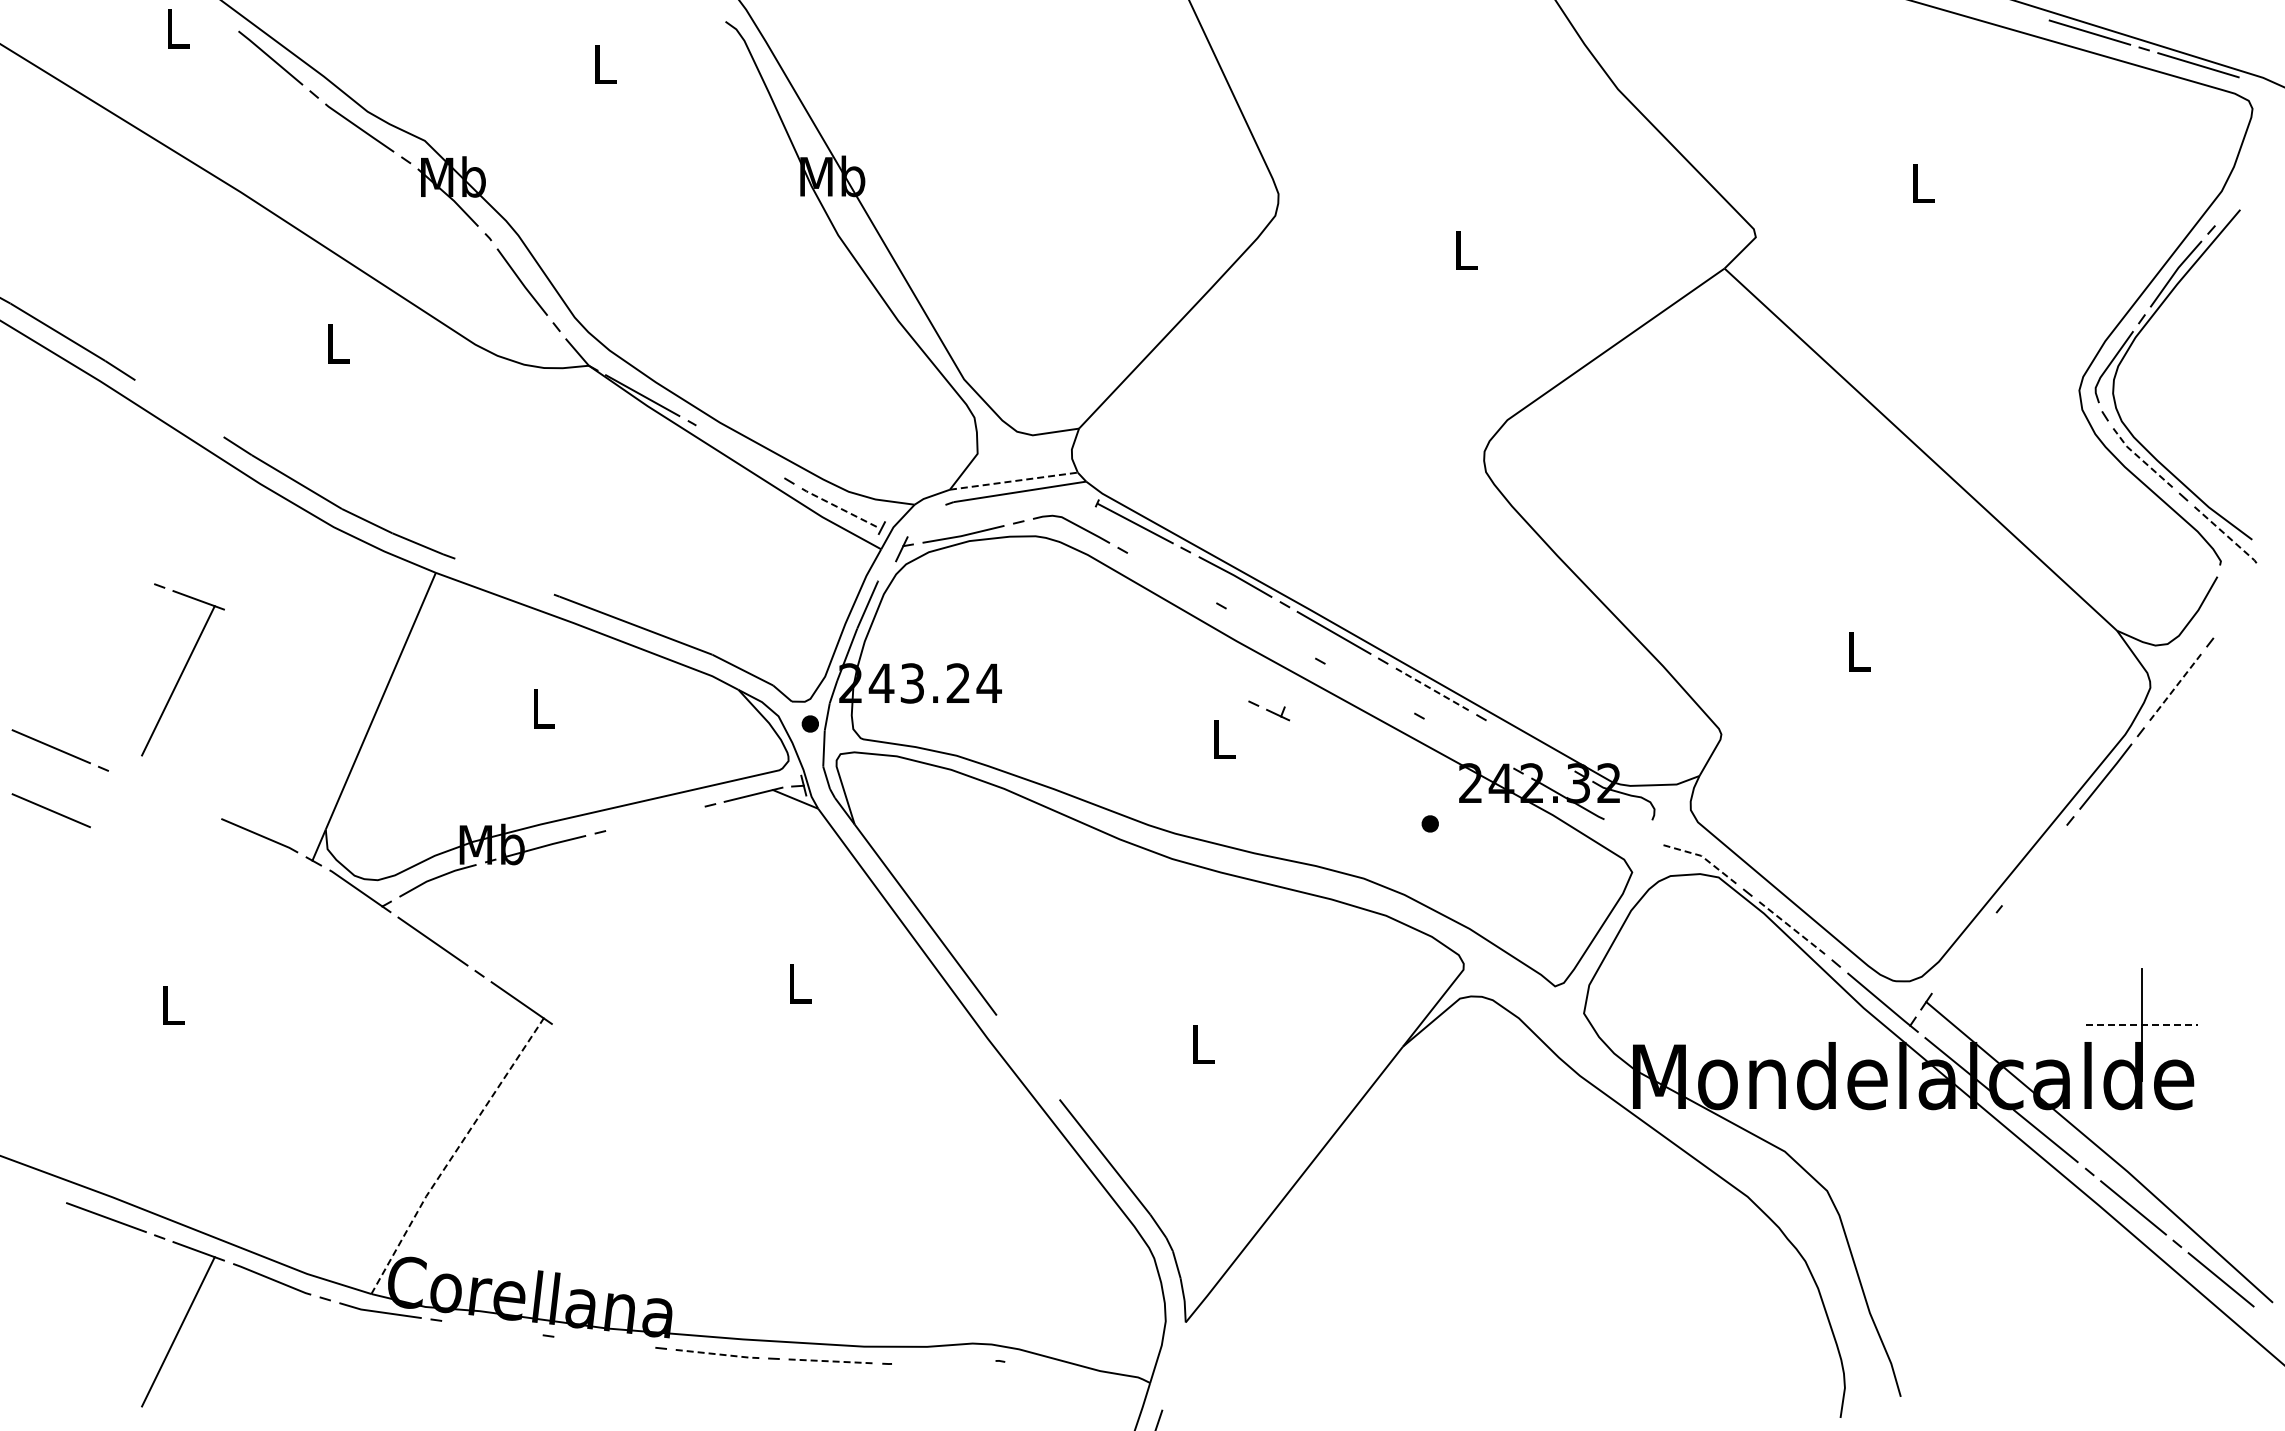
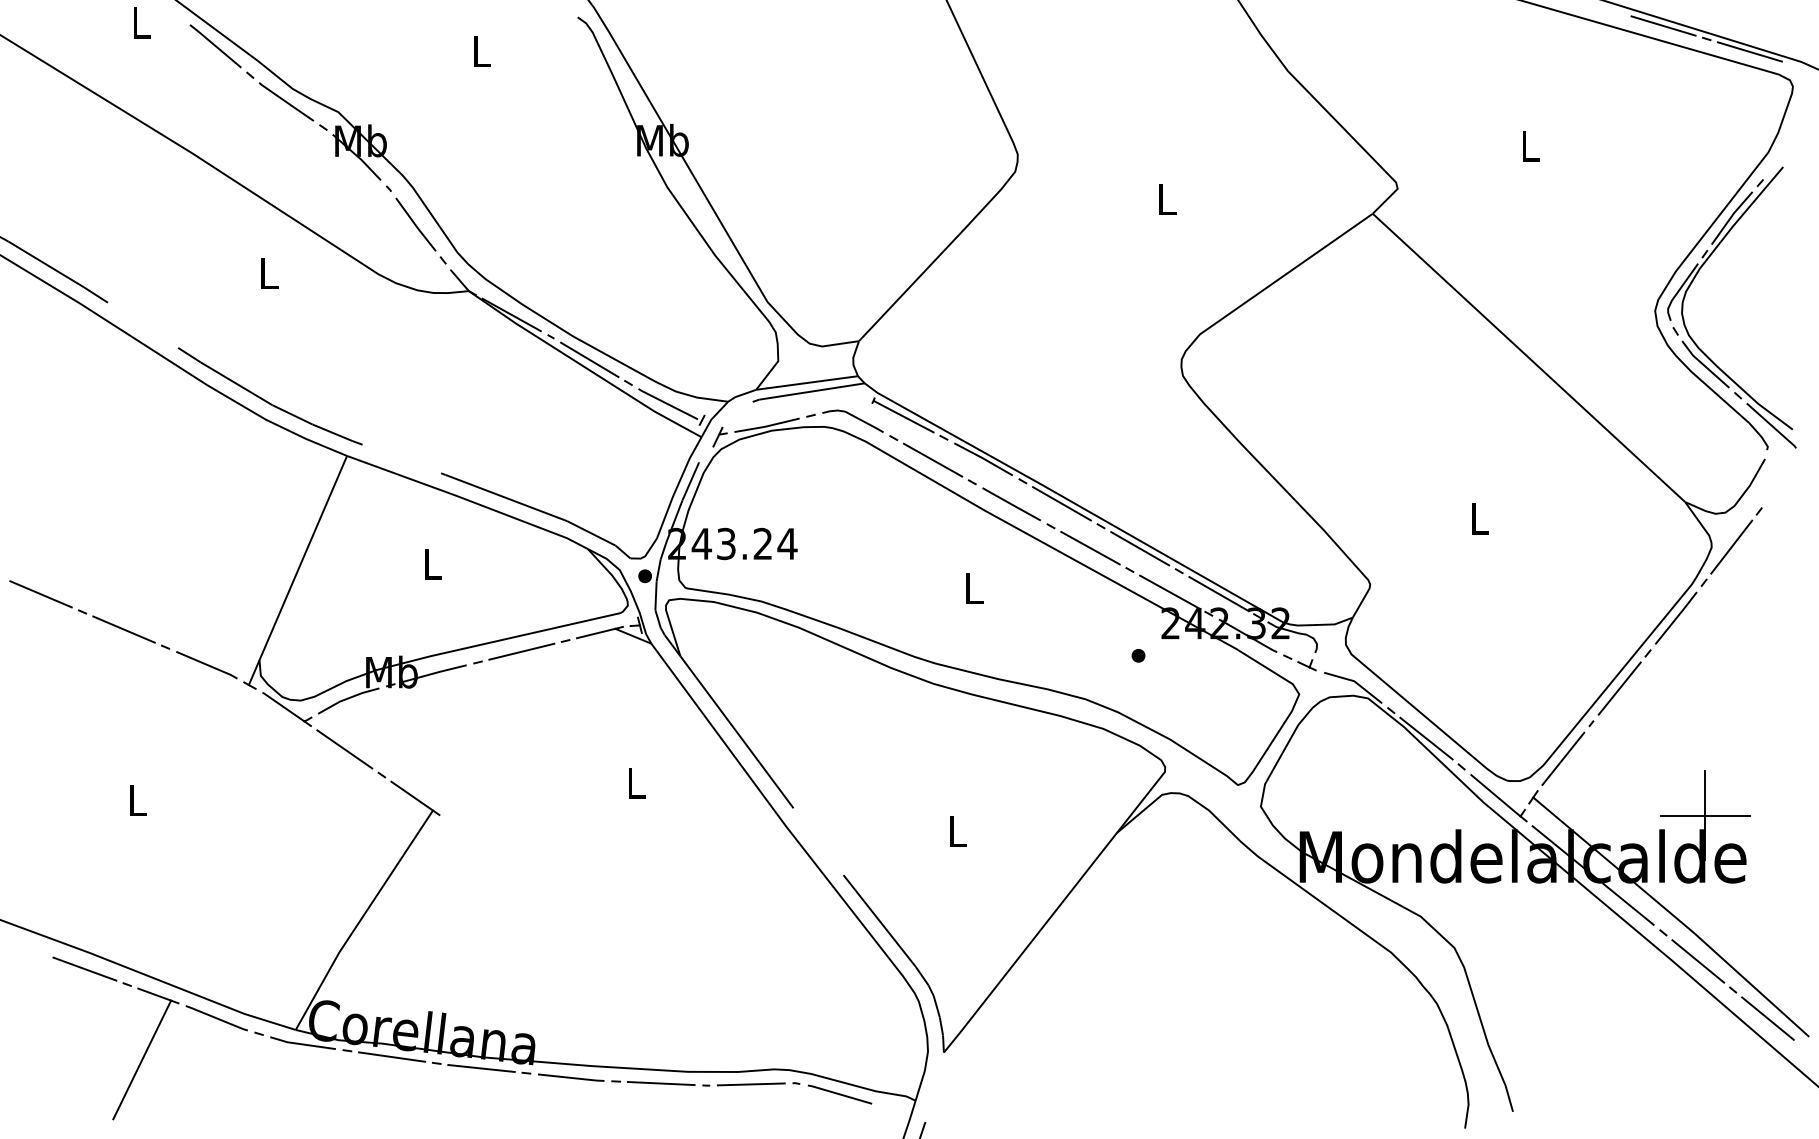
line: (740, 451) -> (589, 359), added
line: (2140, 459) -> (1703, 365), dashed -> solid
line: (1013, 481) -> (806, 383), dashed -> solid
line: (838, 507) -> (667, 403), dashed -> solid
line: (2226, 535) -> (1772, 426), dashed -> solid
line: (1171, 577) -> (932, 459), added
line: (1270, 633) -> (1011, 504), added
part: (182, 669) -> (145, 532), removed
line: (2175, 687) -> (1731, 547), dashed -> solid
line: (1369, 688) -> (1090, 548), added
line: (1432, 689) -> (1140, 548), dashed -> solid
part: (1269, 710) -> (1300, 662), moved
line: (1468, 743) -> (1168, 591), added
line: (1530, 745) -> (1218, 593), added
line: (164, 794) -> (131, 632), added
line: (50, 810) -> (40, 645), removed
line: (655, 818) -> (521, 651), added
line: (1702, 857) -> (1355, 682), dashed -> solid
line: (2034, 864) -> (1619, 688), added
line: (1792, 928) -> (1426, 739), dashed -> solid
line: (1963, 953) -> (1562, 758), added
line: (2142, 1025) -> (1705, 816), dashed -> solid
line: (454, 1154) -> (361, 918), dashed -> solid
line: (491, 1328) -> (391, 1057), added
line: (604, 1342) -> (481, 1068), added
line: (718, 1354) -> (572, 1078), dashed -> solid
line: (830, 1361) -> (661, 1083), dashed -> solid
line: (943, 1362) -> (751, 1084), added
line: (1054, 1375) -> (839, 1094), added

